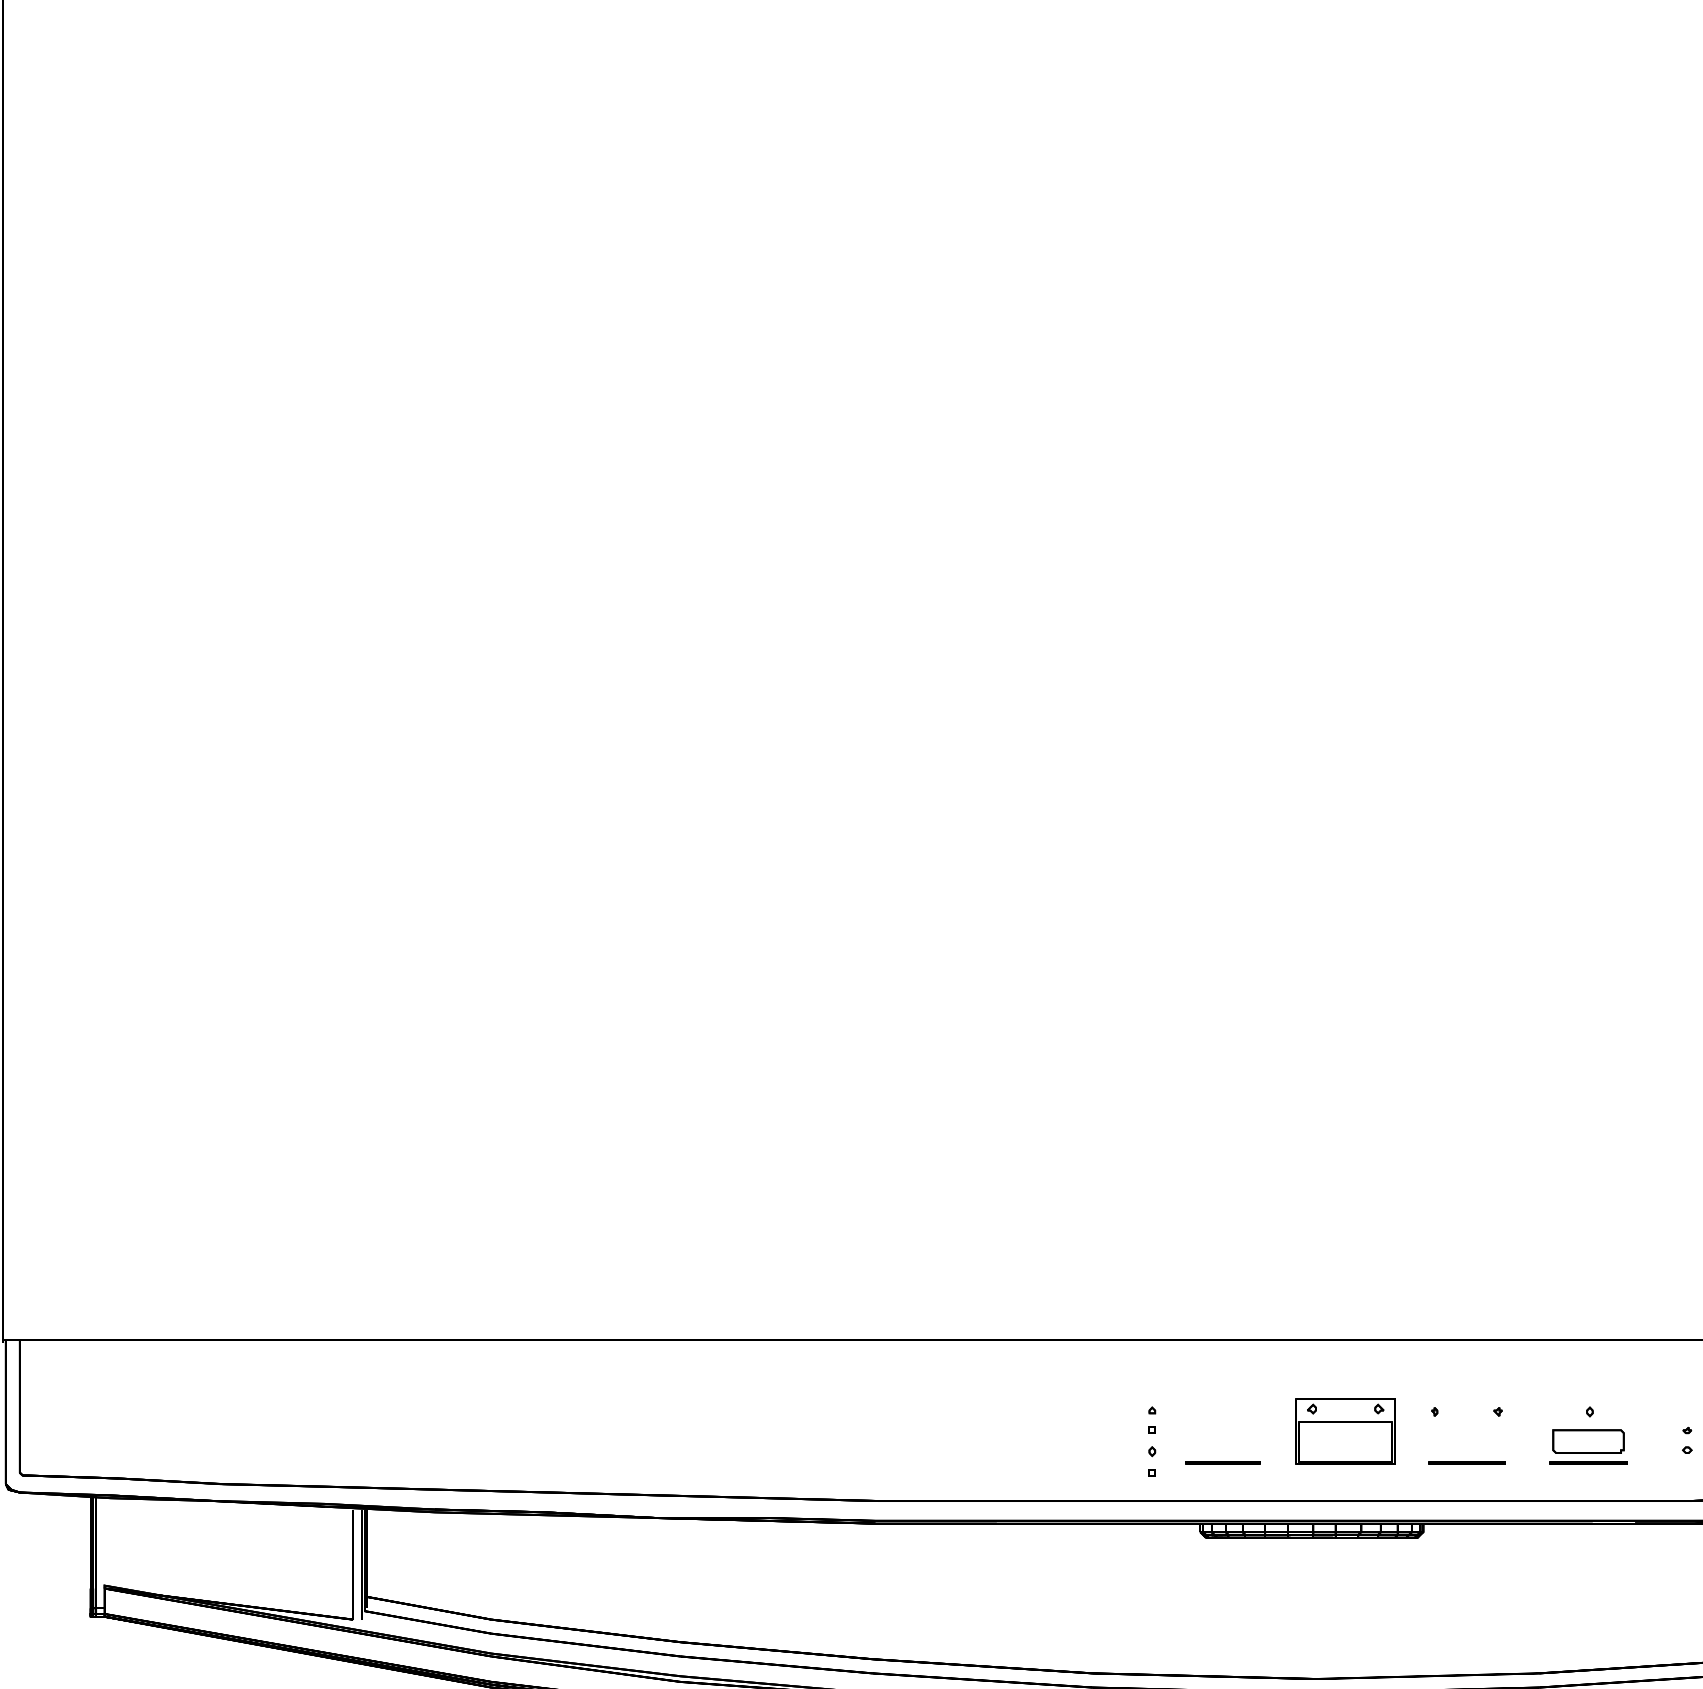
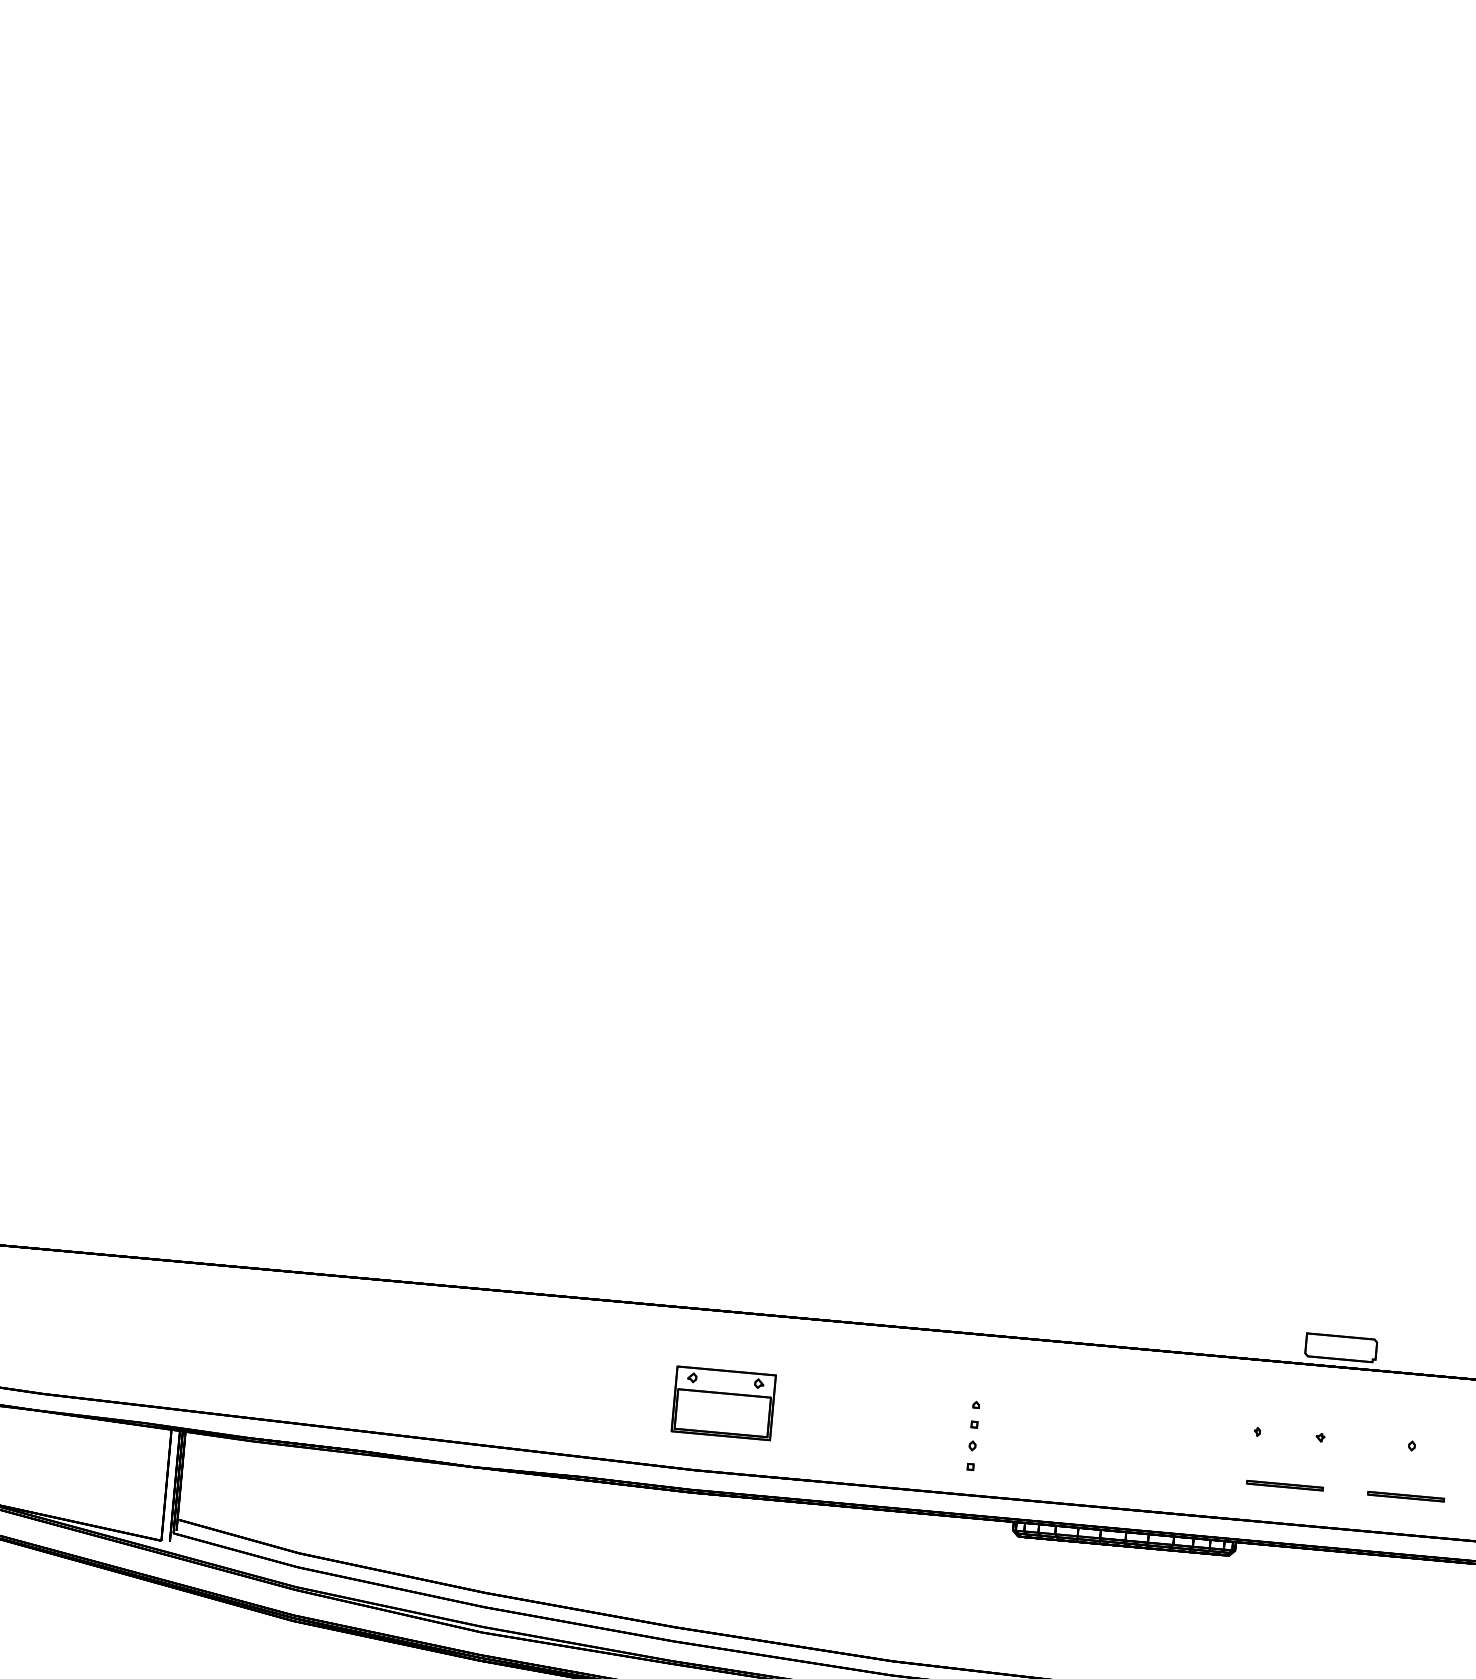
part: (1345, 1431) -> (723, 1403), moved
part: (1588, 1441) -> (1341, 1347), moved
line: (1222, 1462) -> (1041, 1463), removed

